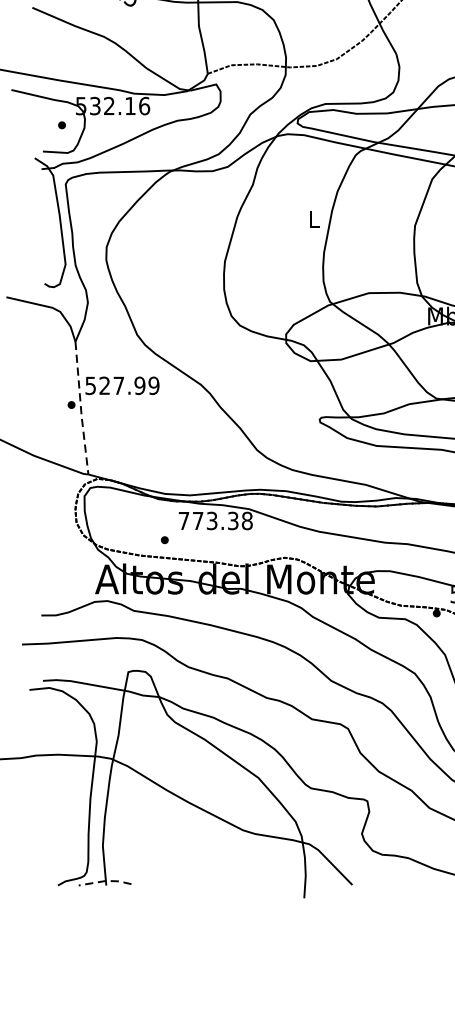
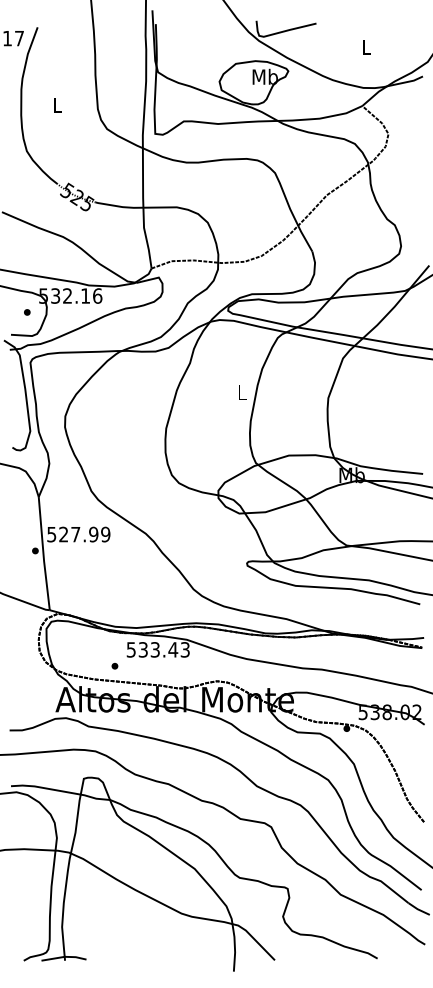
line: (81, 409) -> (43, 554), dashed -> solid
text: (214, 520) -> (157, 649), 773.38 -> 533.43
line: (105, 880) -> (64, 956), dashed -> solid

